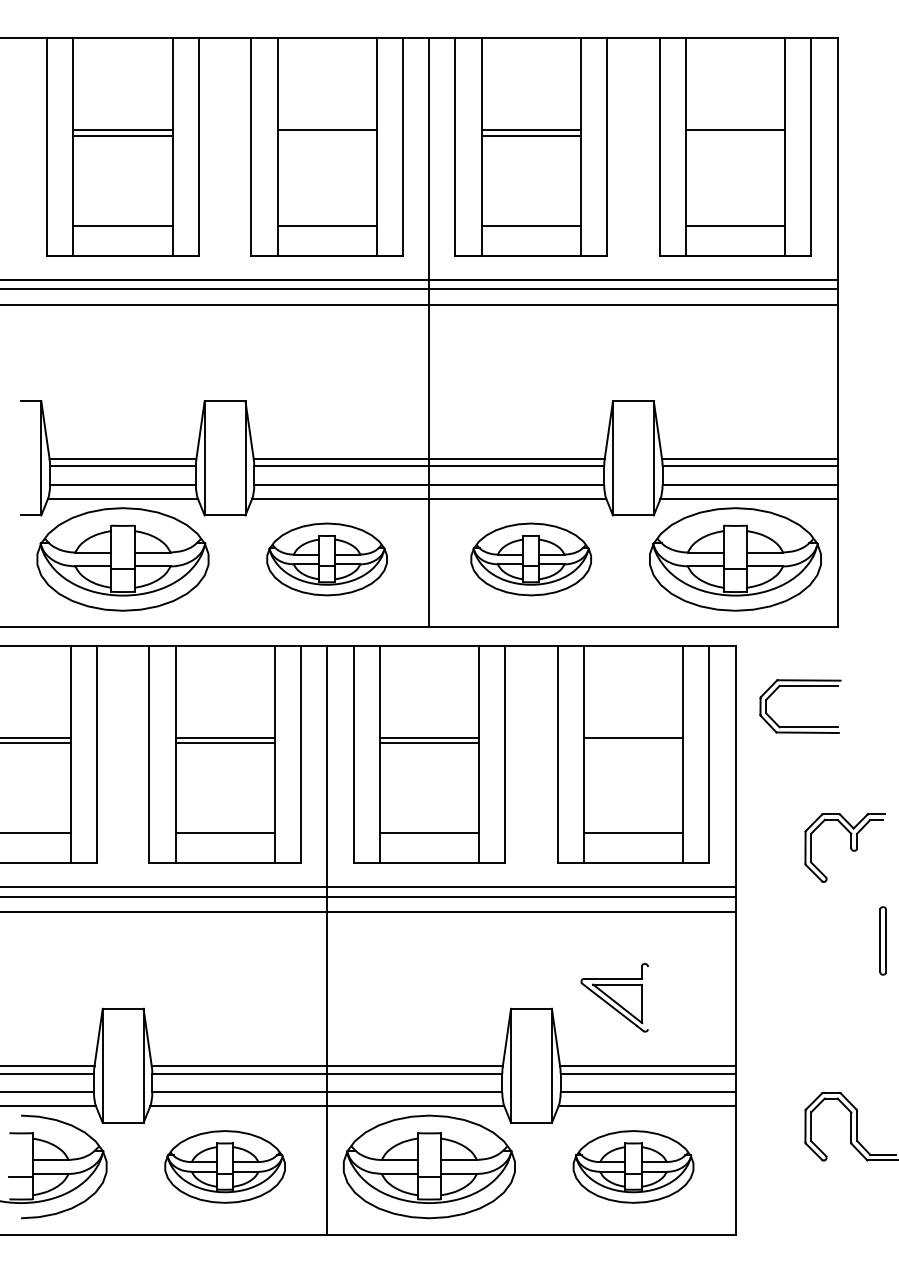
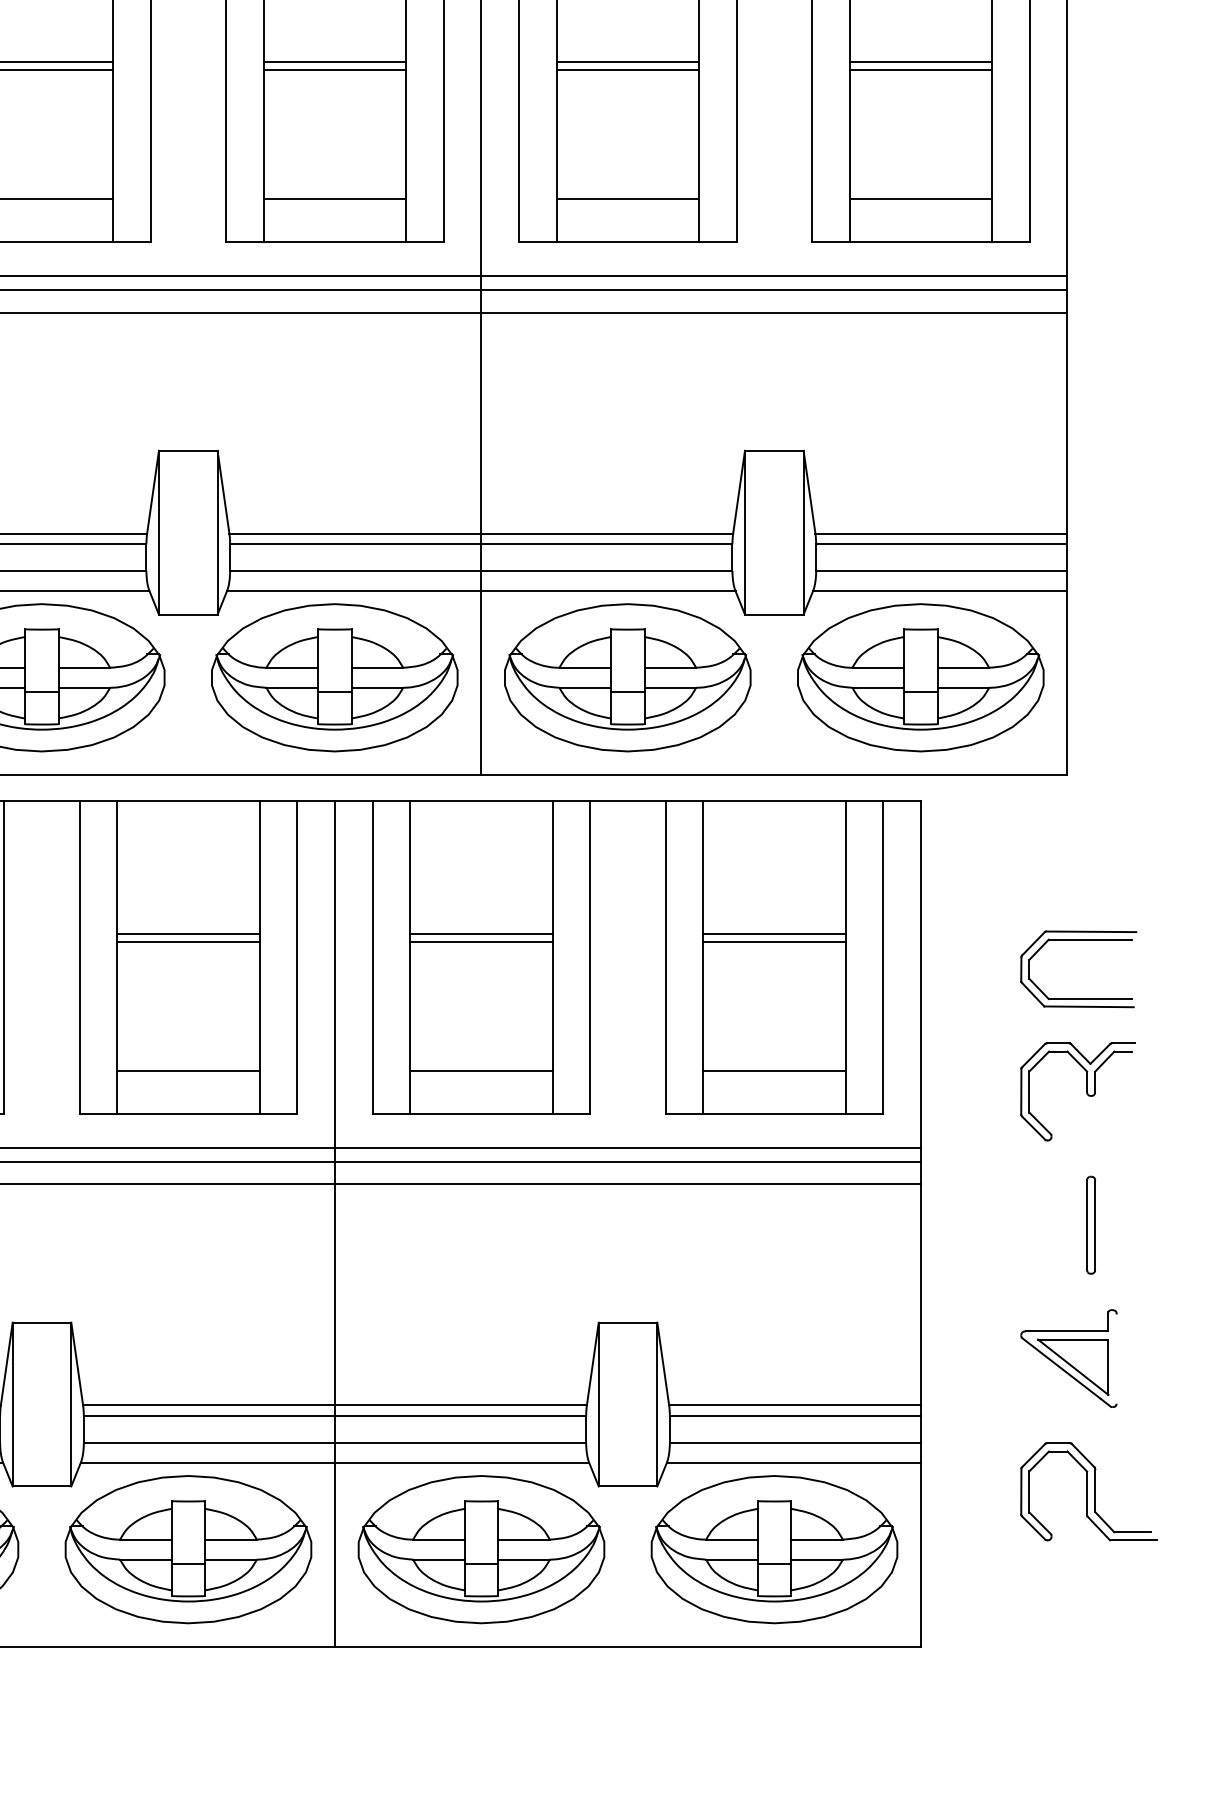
line: (326, 135) -> (333, 69), added
line: (735, 135) -> (920, 69), added
part: (326, 559) -> (333, 677), size x1.43
part: (530, 559) -> (626, 677), size x1.43
part: (800, 686) -> (1078, 940), moved
line: (633, 743) -> (774, 941), added
part: (882, 940) -> (1090, 1224), moved
part: (614, 997) -> (1068, 1358), moved
part: (224, 1166) -> (187, 1549), size x1.43
part: (633, 1166) -> (774, 1549), size x1.43

